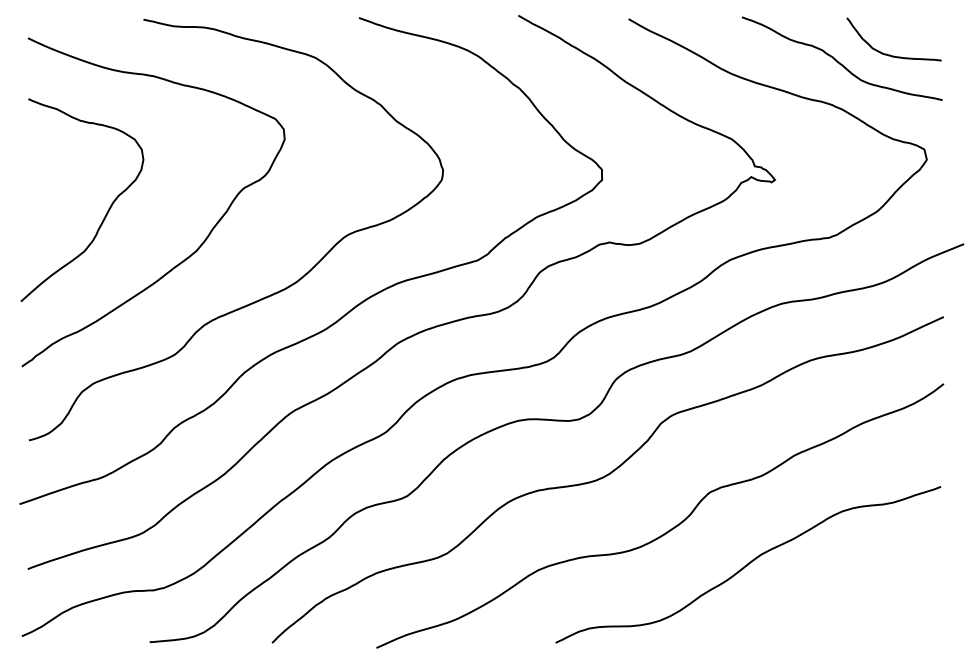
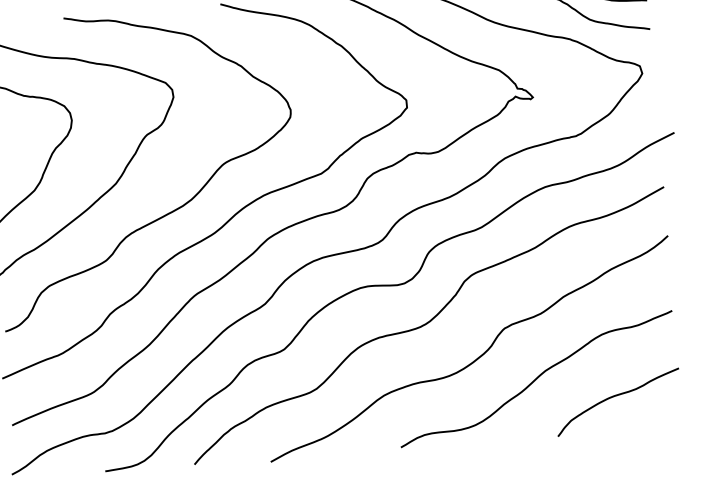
curve: (854, 597) -> (615, 396), added

